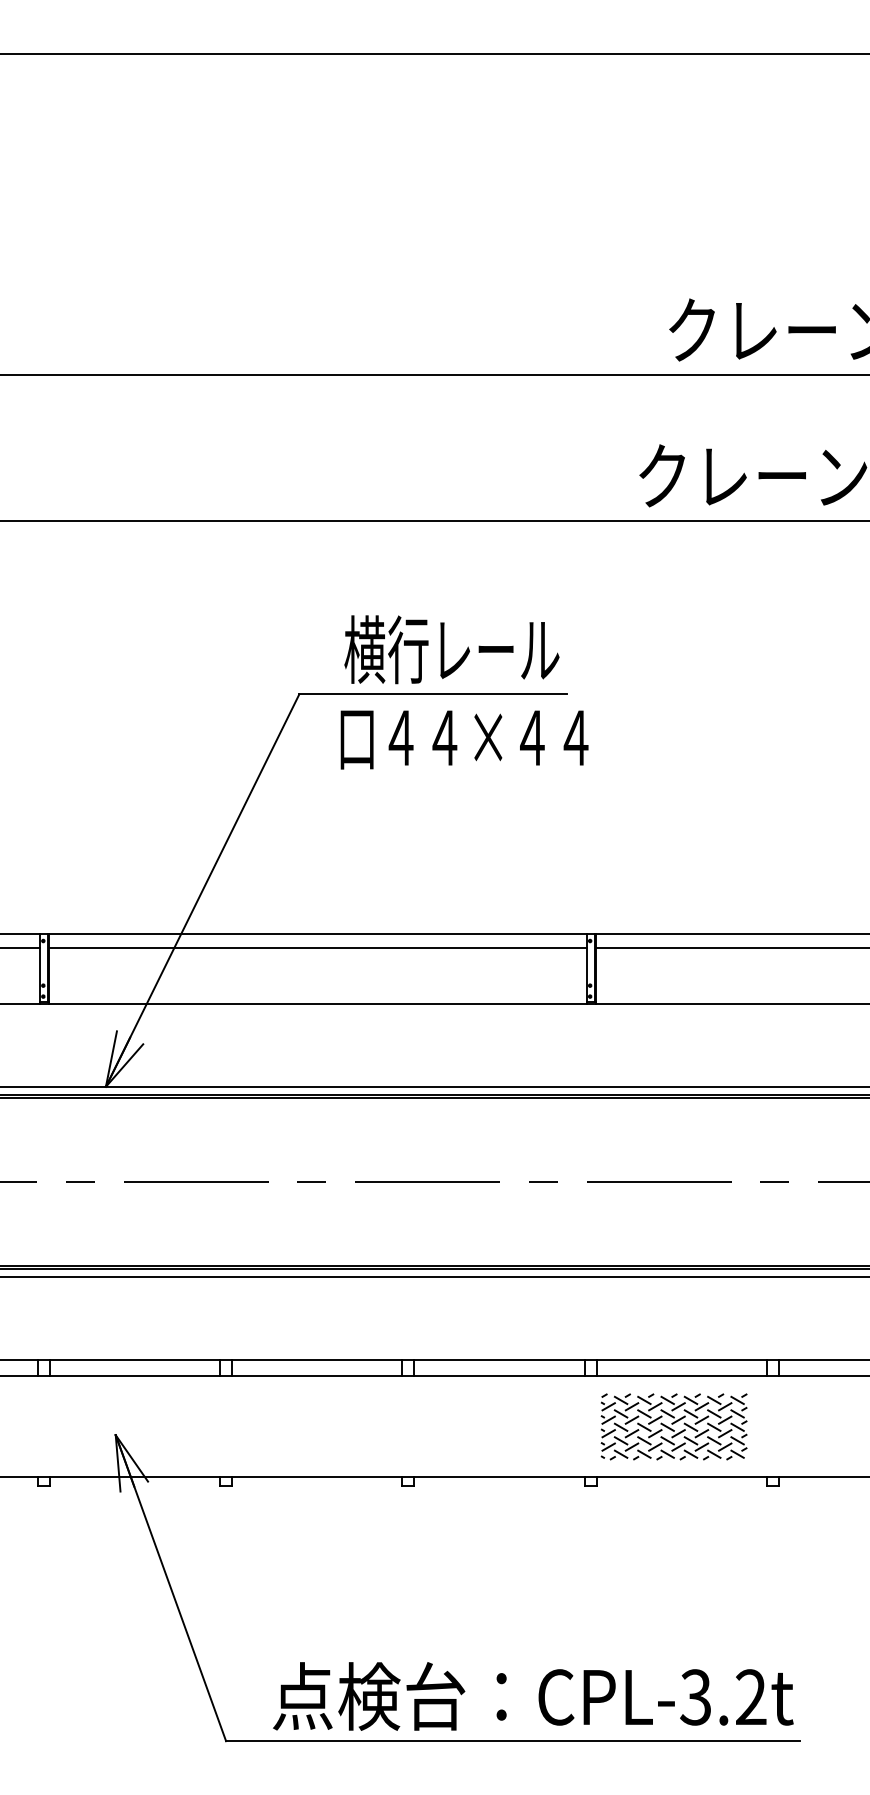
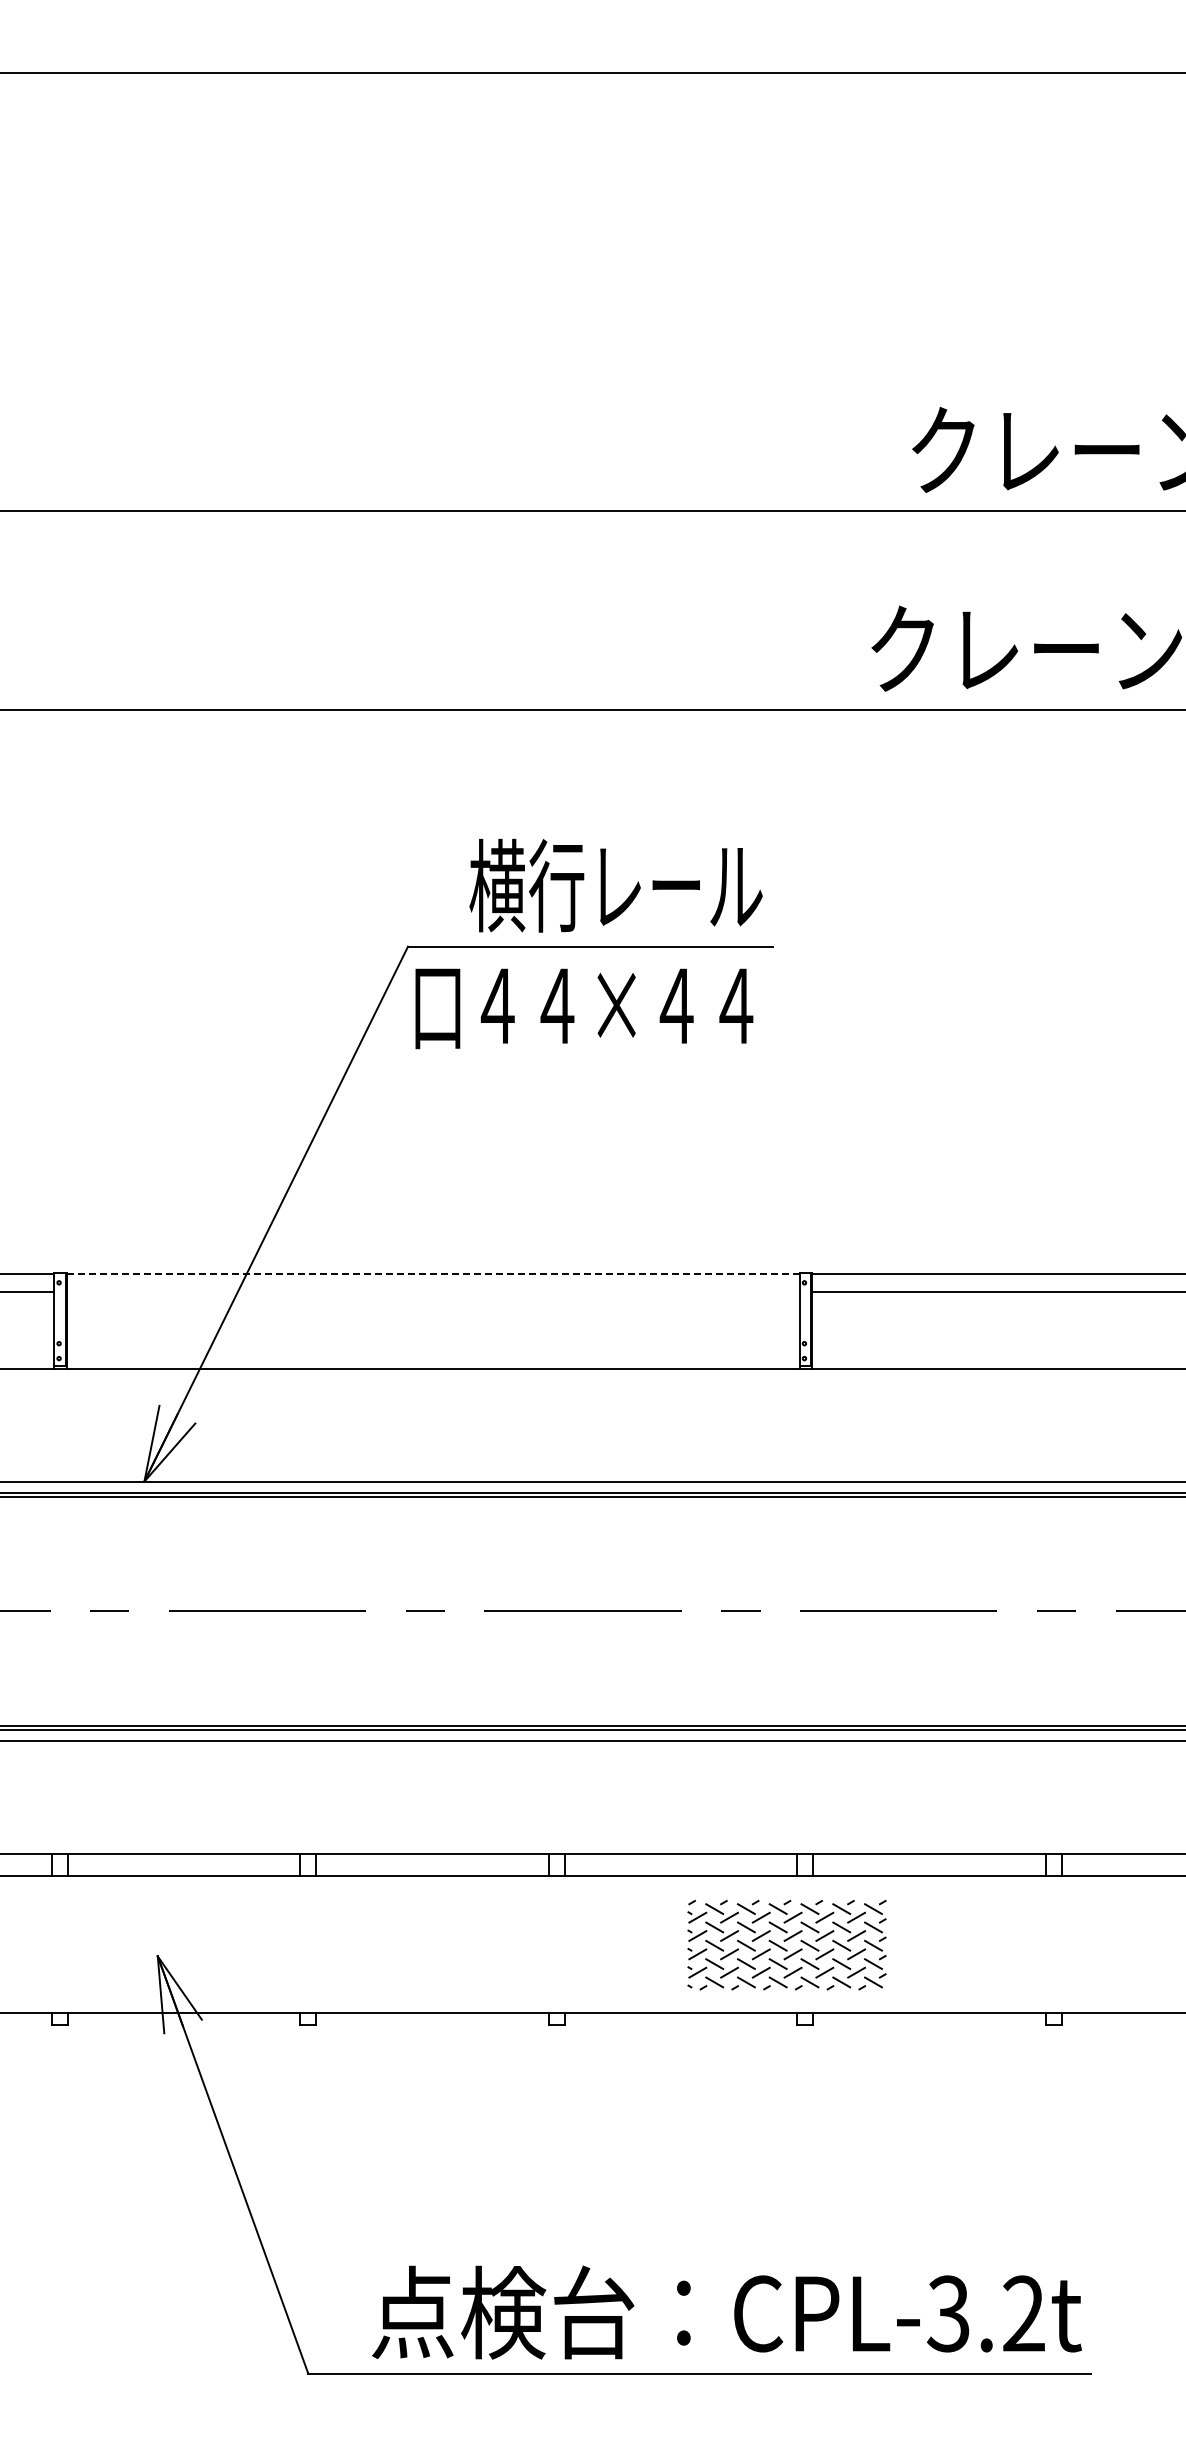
text: (464, 739) -> (584, 1008), moved
line: (317, 934) -> (432, 1273), solid -> dashed
line: (317, 948) -> (432, 1292), removed
part: (673, 1426) -> (786, 1944), moved

